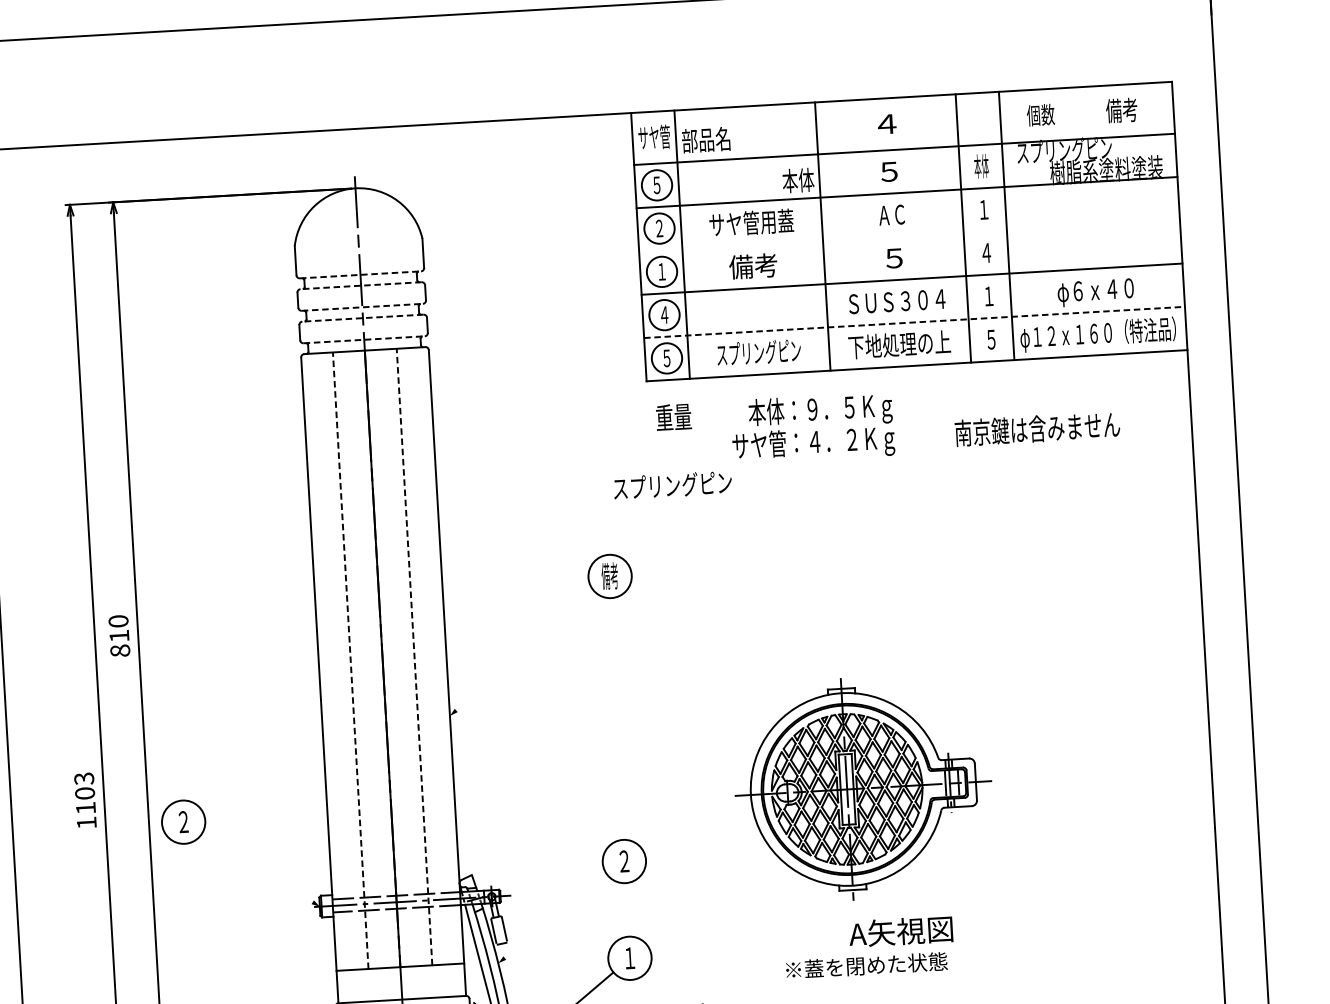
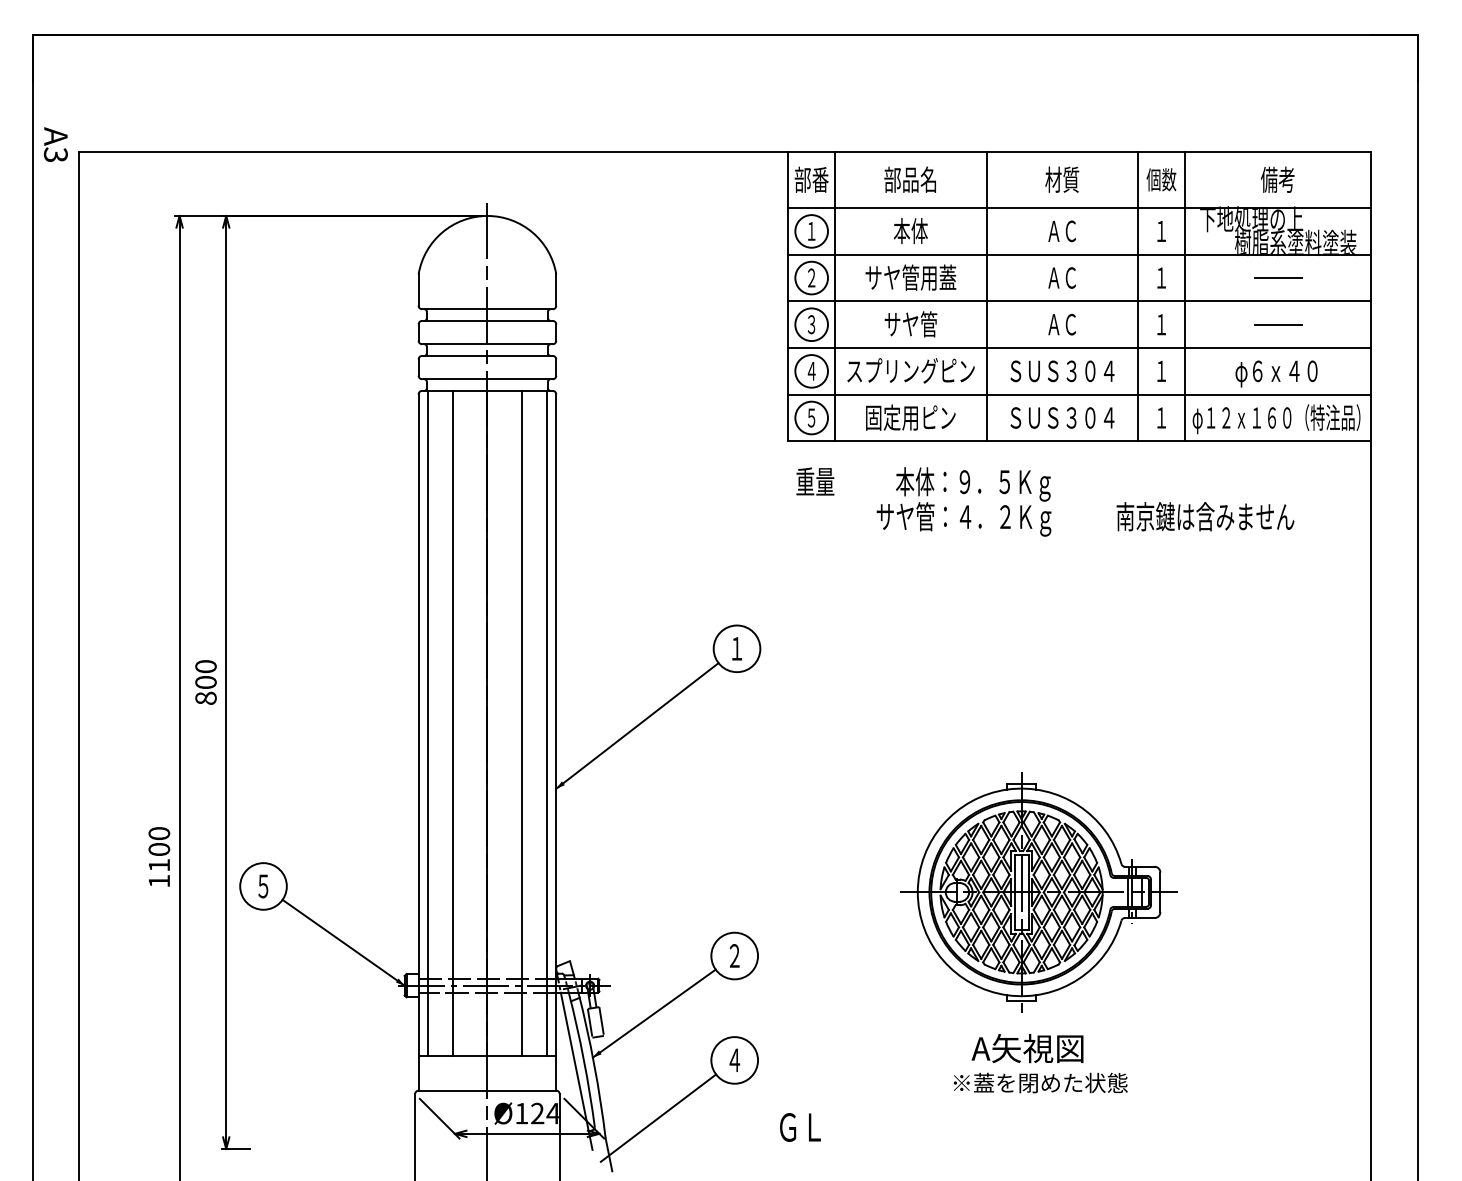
text: (1121, 110) -> (1277, 179), moved
text: (1040, 114) -> (1161, 179), moved
text: (886, 123) -> (1062, 179), ４ -> 材質
text: (654, 137) -> (811, 179), サヤ管 -> 部番
text: (705, 139) -> (909, 179), moved
text: (1064, 150) -> (1251, 219), スプリングピン -> 下地処理の上
text: (981, 166) -> (1161, 231), 本体 -> １
text: (888, 172) -> (1061, 231), ５ -> ＡＣ
text: (798, 181) -> (910, 231), moved
text: (656, 185) -> (811, 231), ５ -> １
line: (1091, 204) -> (1277, 278), added
line: (909, 236) -> (1079, 301), added
line: (1094, 246) -> (1277, 324), added
text: (986, 252) -> (1161, 324), ４ -> １
text: (894, 258) -> (1062, 324), ５ -> ＡＣ
text: (753, 266) -> (910, 324), 備考 -> サヤ管
text: (661, 271) -> (811, 324), １ -> ３
line: (360, 275) -> (487, 309), dashed -> solid
line: (360, 285) -> (486, 320), dashed -> solid
line: (362, 307) -> (487, 344), dashed -> solid
line: (362, 317) -> (486, 355), dashed -> solid
line: (914, 322) -> (1079, 394), dashed -> solid
text: (991, 339) -> (1161, 417), ５ -> １
line: (364, 340) -> (487, 379), dashed -> solid
text: (899, 344) -> (1062, 417), 下地処理の上 -> ＳＵＳ３０４
text: (758, 352) -> (910, 417), スプリングピン -> 固定用ピン
text: (672, 485) -> (910, 370), moved
text: (609, 576) -> (736, 648), 備考 -> １
text: (118, 636) -> (205, 682), 810 -> 800
line: (521, 652) -> (637, 725), added
line: (438, 654) -> (547, 722), added
line: (414, 656) -> (521, 722), dashed -> solid
line: (351, 659) -> (453, 722), dashed -> solid
line: (326, 661) -> (427, 722), added
text: (84, 778) -> (159, 833), 1103 -> 1100
part: (862, 788) -> (1038, 892), moved
text: (183, 822) -> (263, 886), ２ -> ５
line: (260, 869) -> (343, 942), added
line: (552, 919) -> (653, 1013), added
text: (629, 957) -> (734, 1059), １ -> ４
text: (866, 965) -> (1040, 1082), moved

